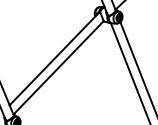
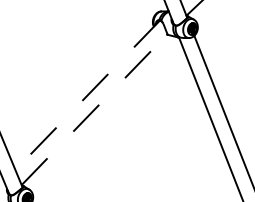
line: (54, 59) -> (87, 96), solid -> dashed
line: (58, 67) -> (94, 109), solid -> dashed

